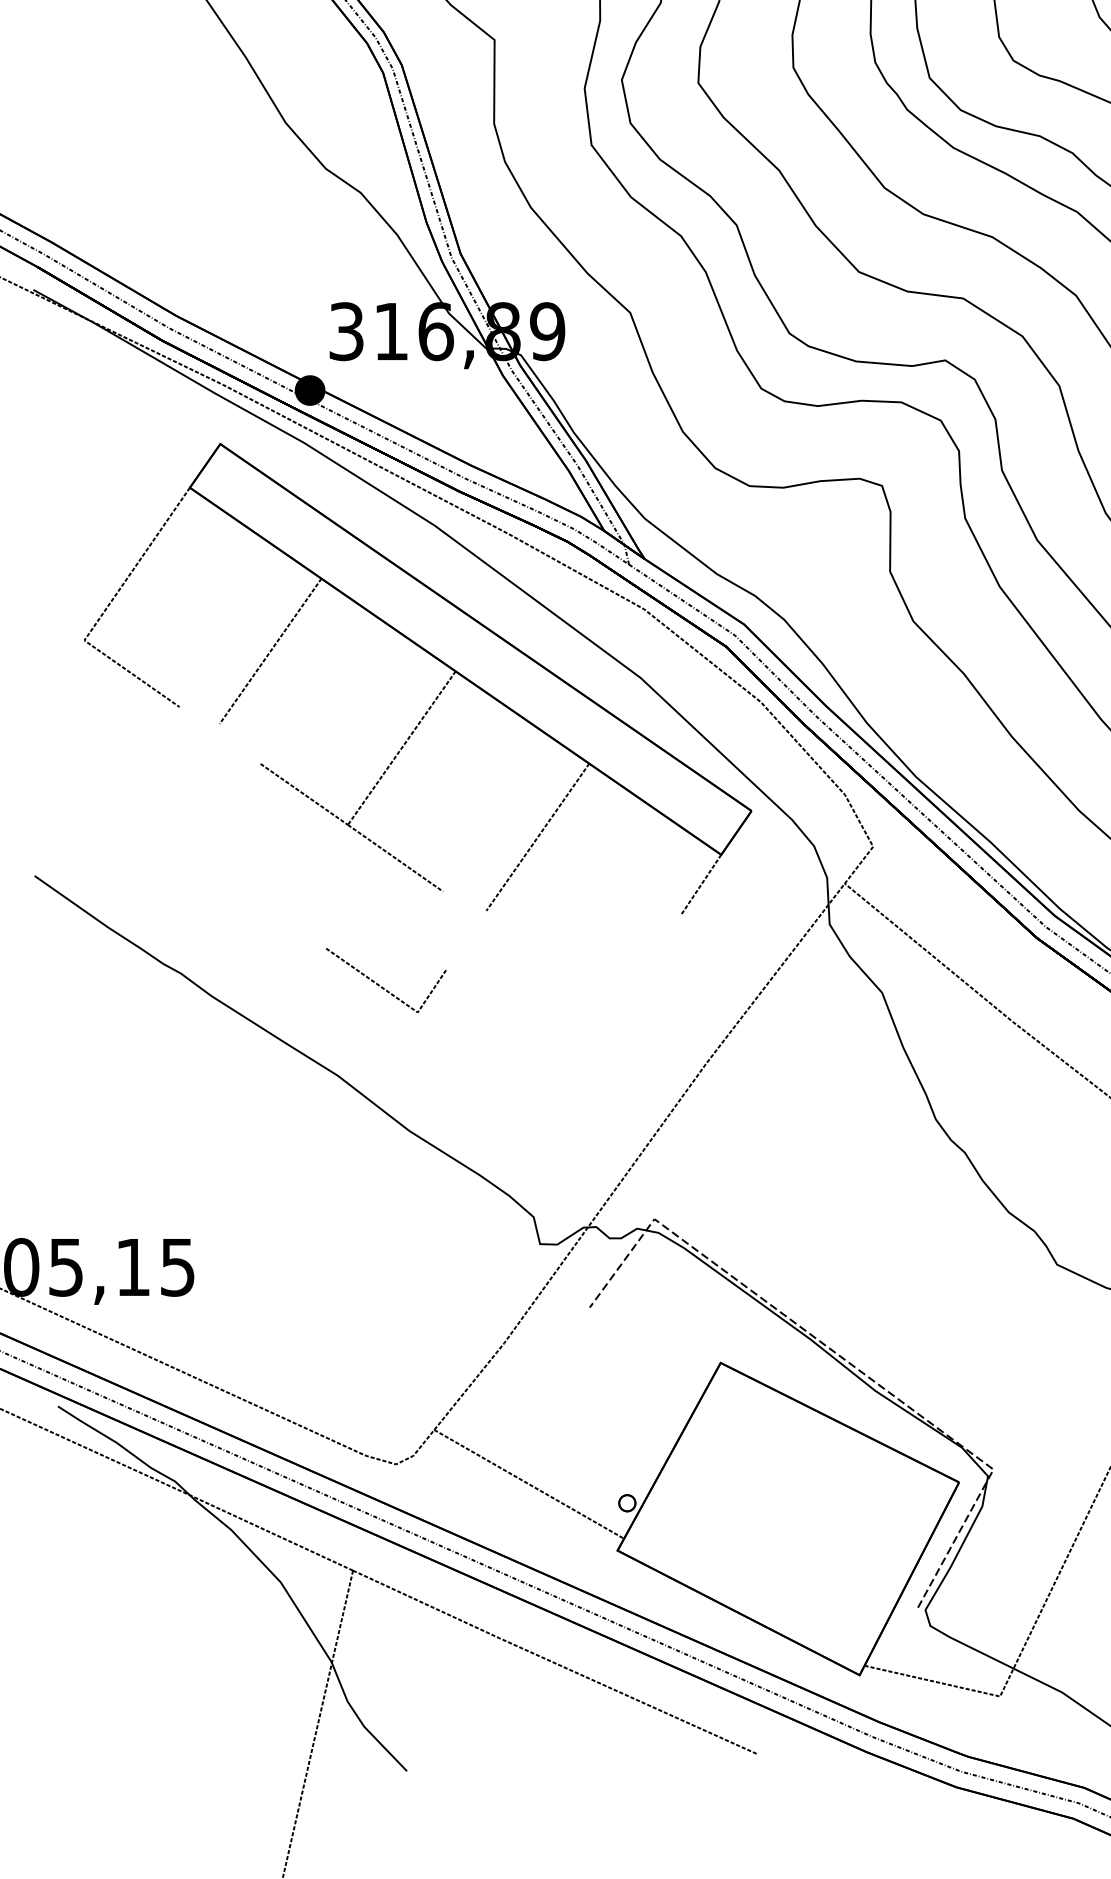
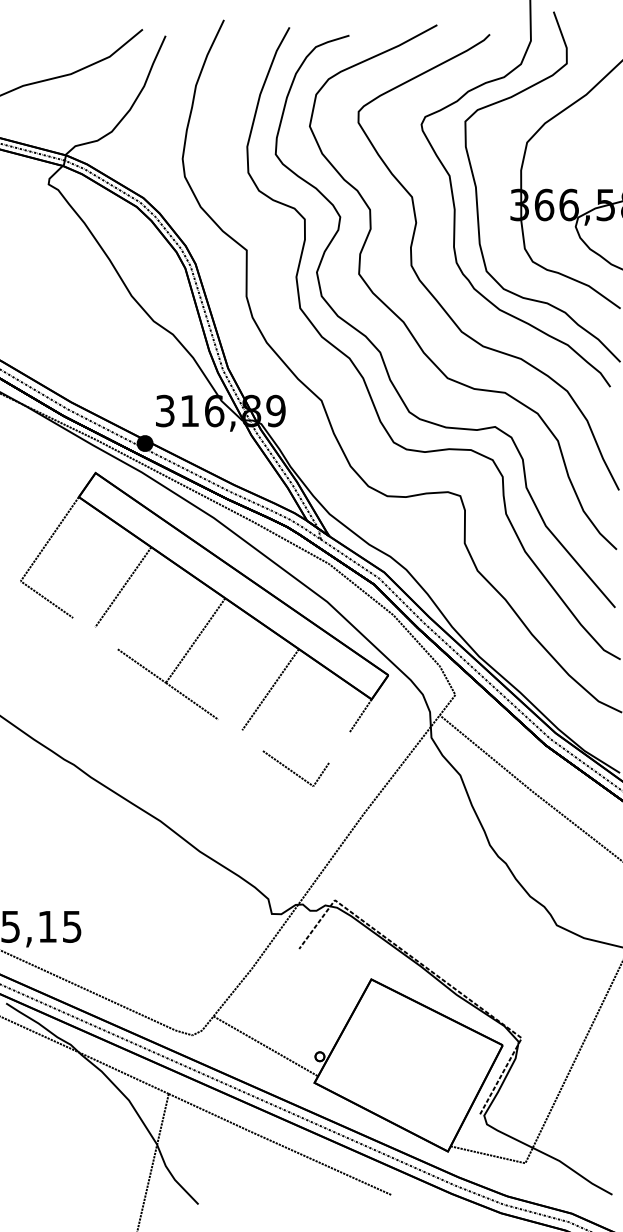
line: (383, 985) -> (294, 771), moved

